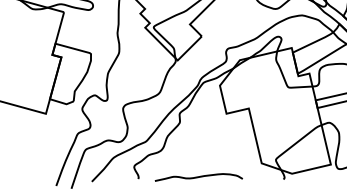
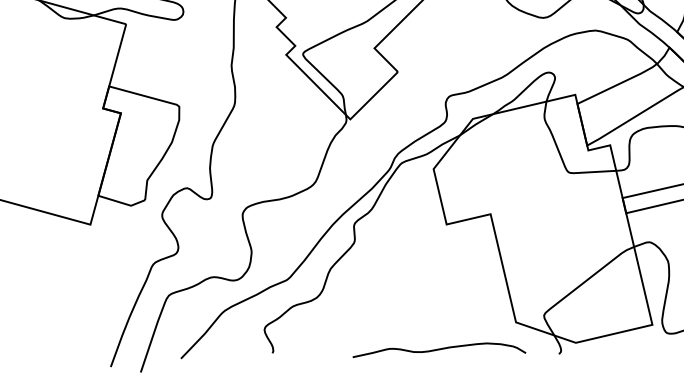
curve: (198, 177) -> (438, 350), moved

